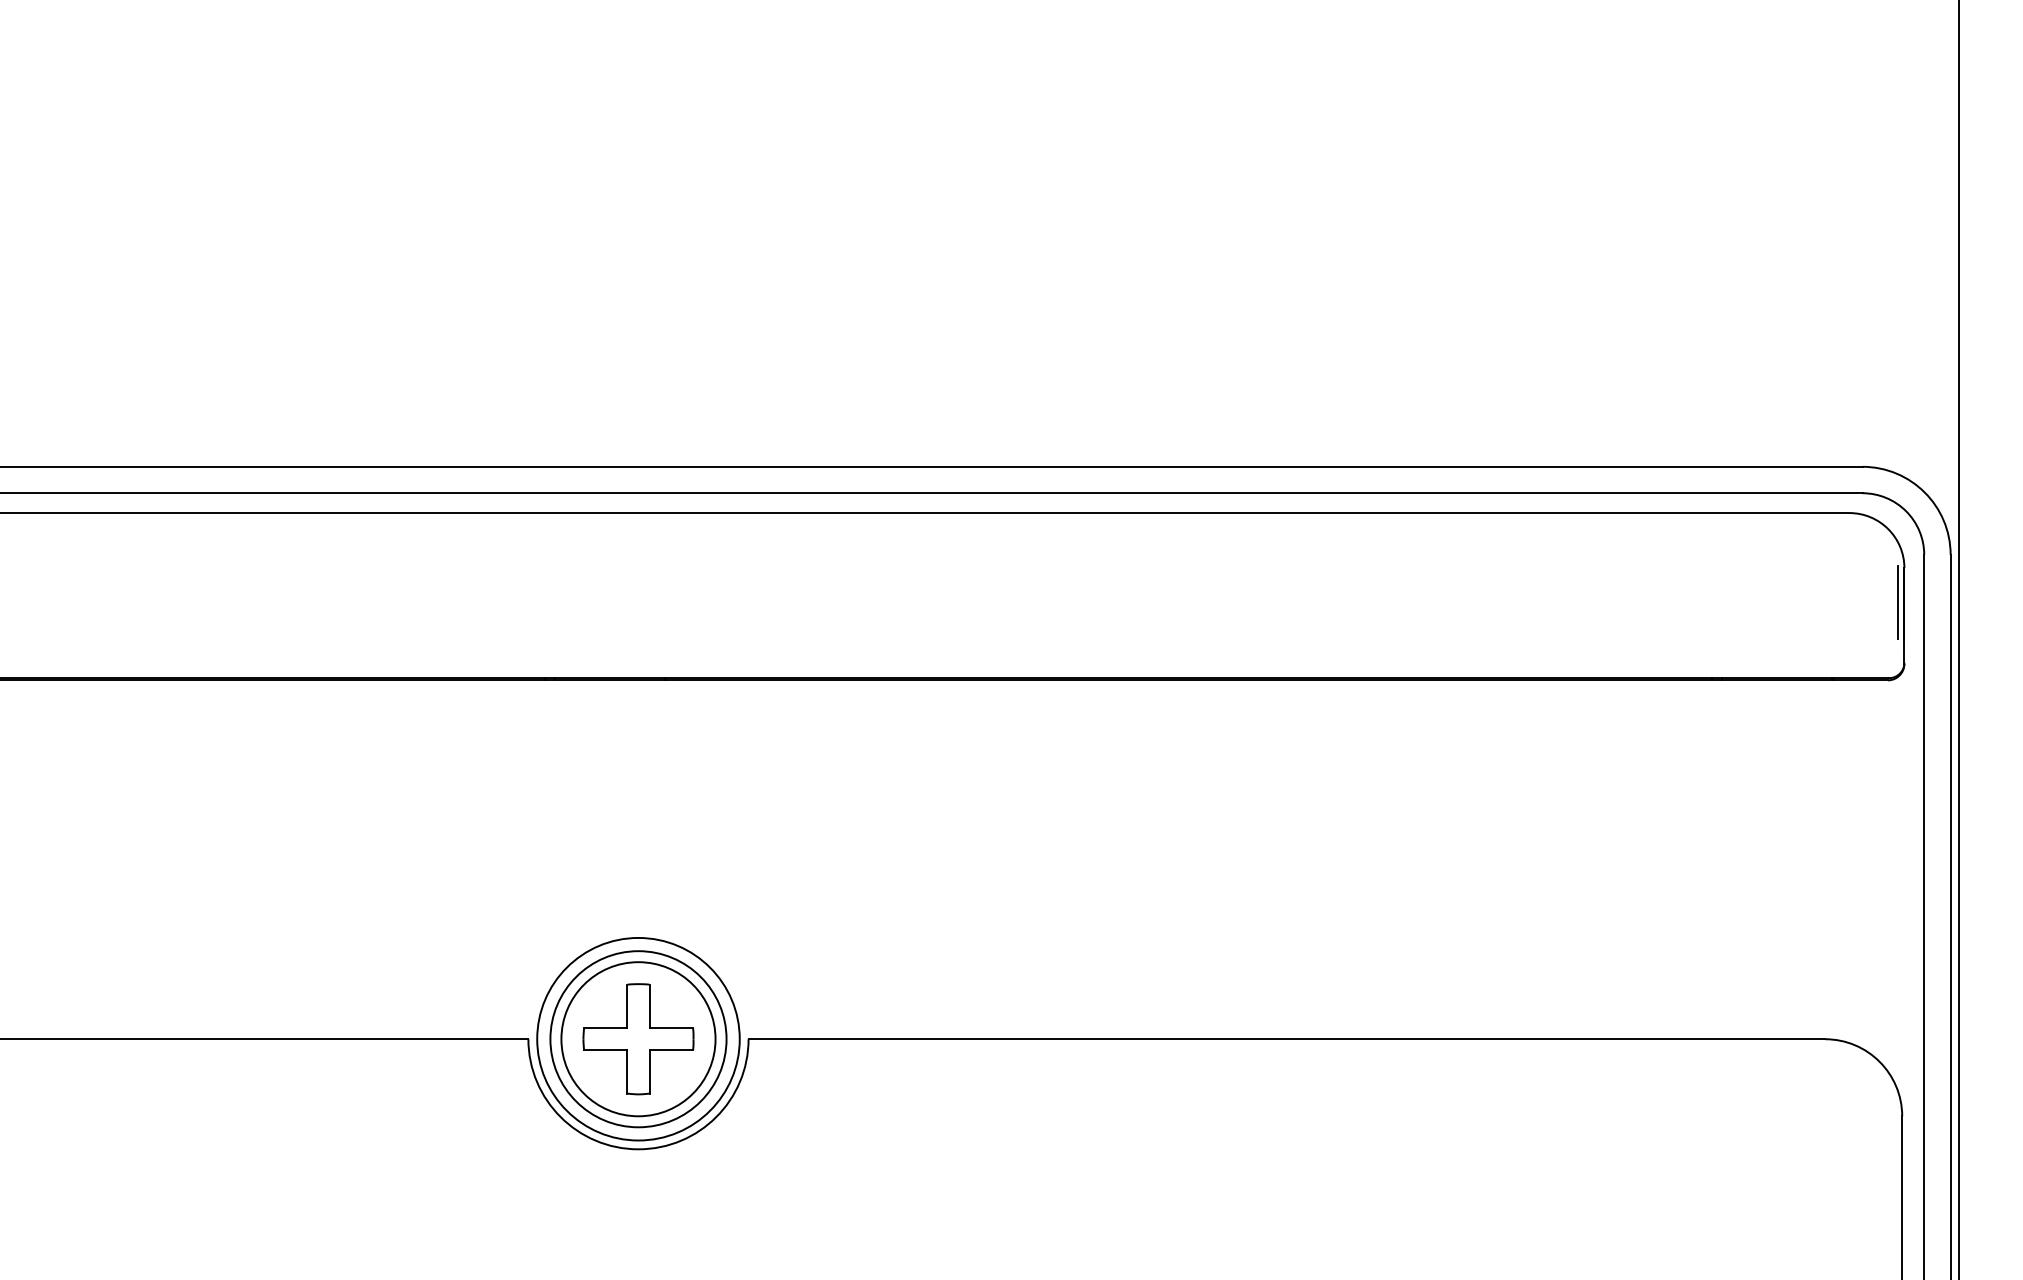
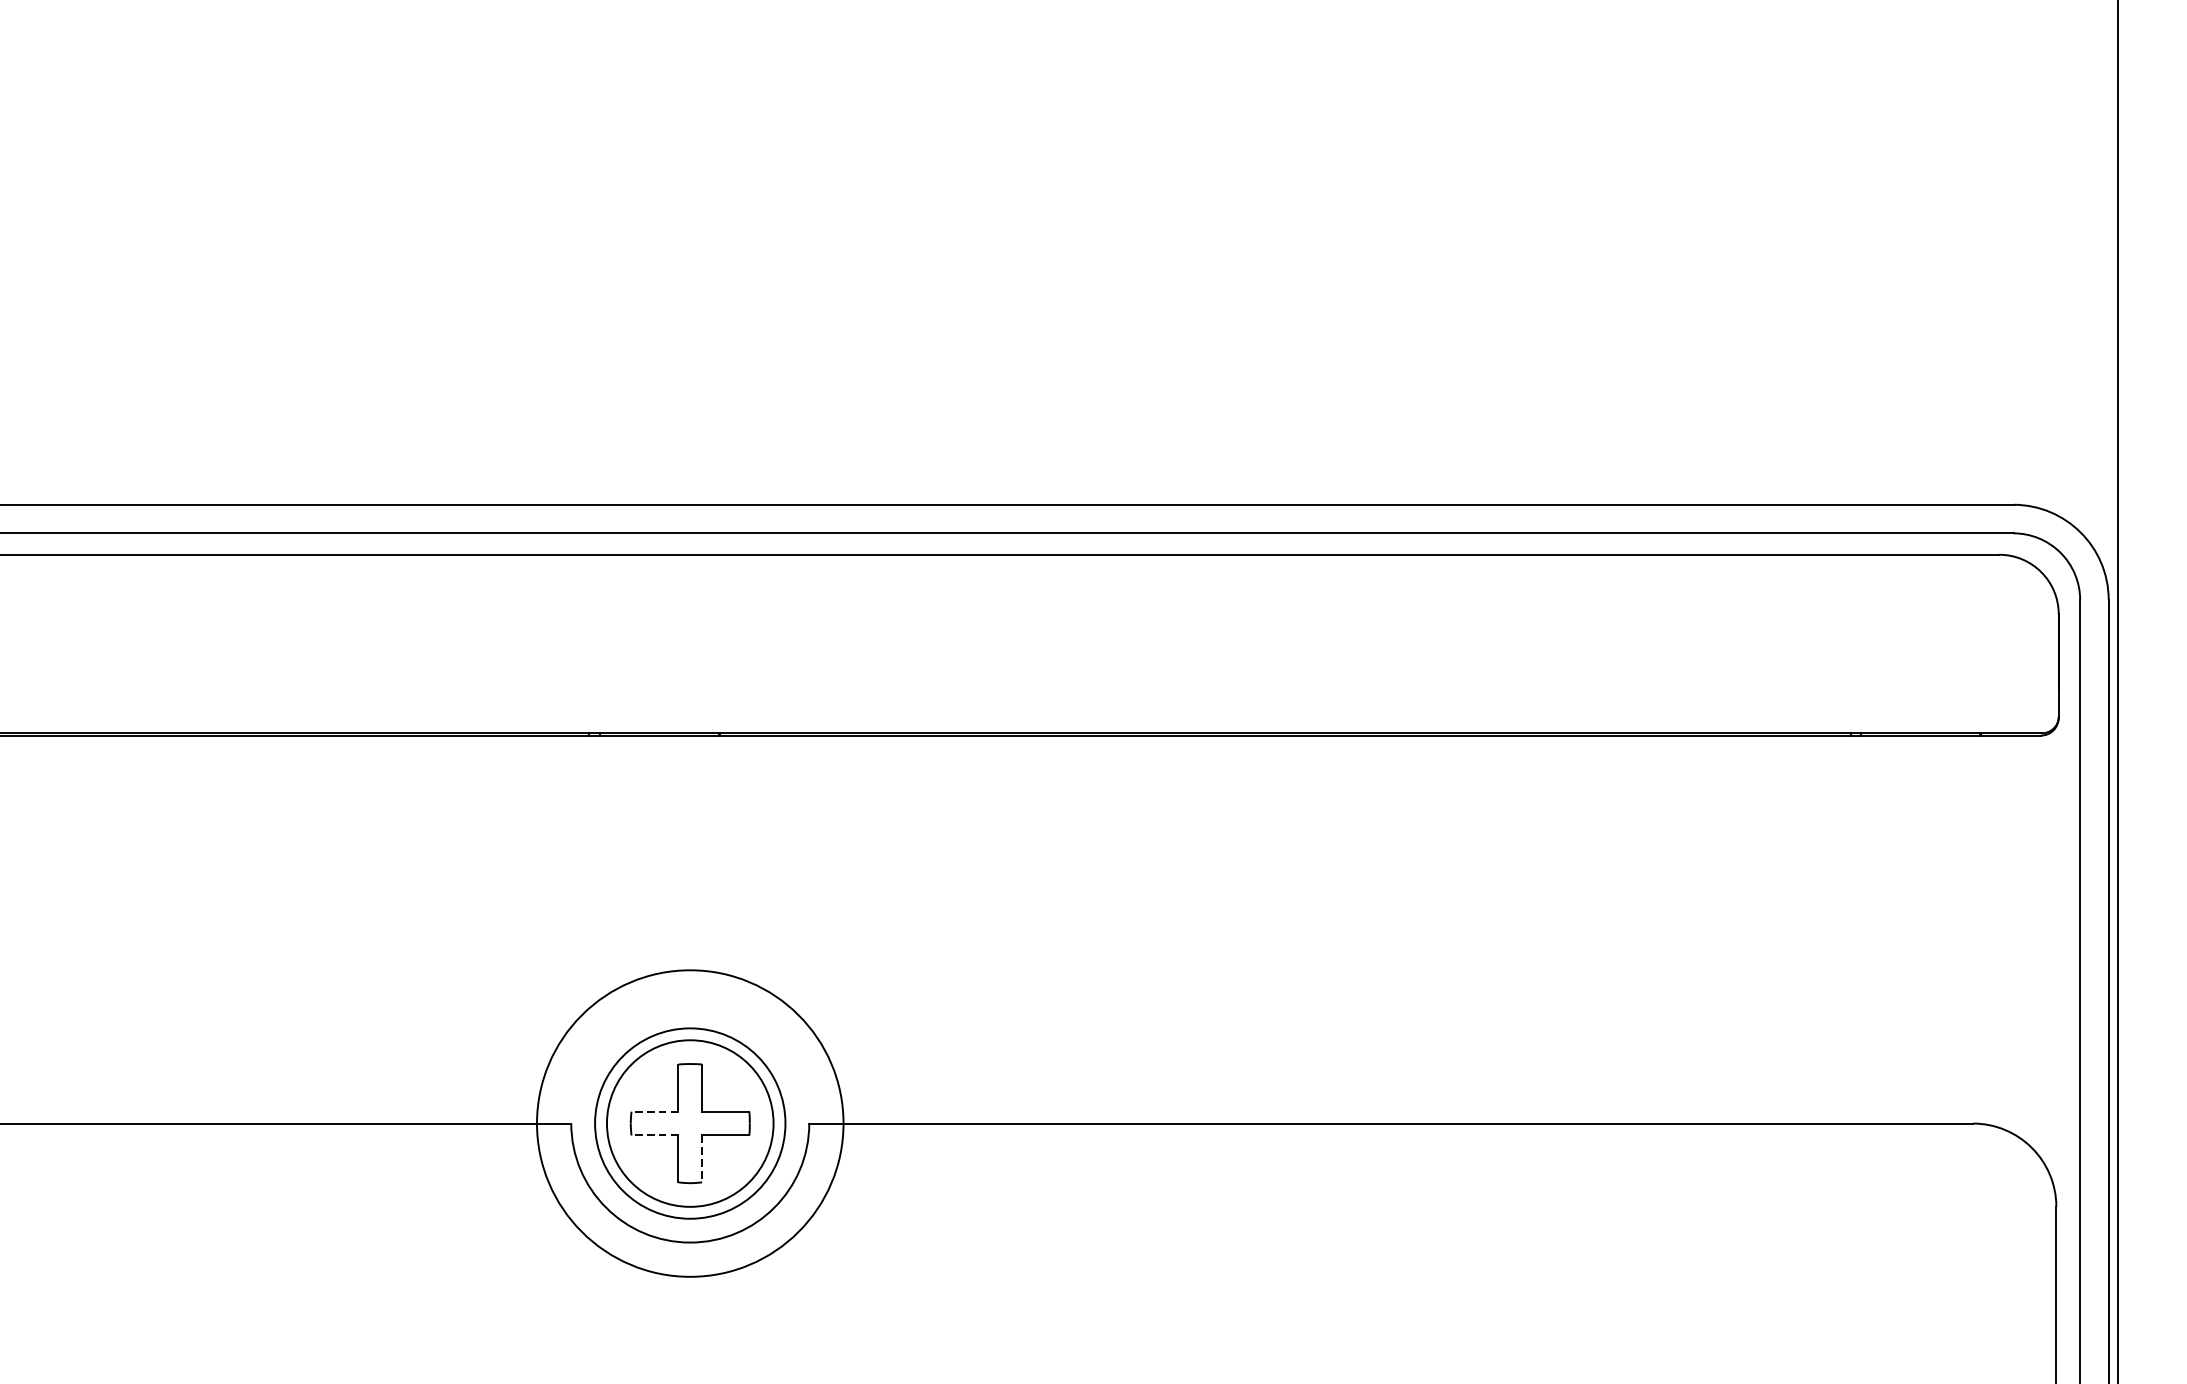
line: (1897, 602) -> (2051, 651), removed
line: (605, 1028) -> (654, 1111), solid -> dashed
circle: (638, 1038) -> (690, 1122), size x1.4
line: (605, 1050) -> (654, 1135), solid -> dashed
line: (649, 1071) -> (702, 1158), solid -> dashed

